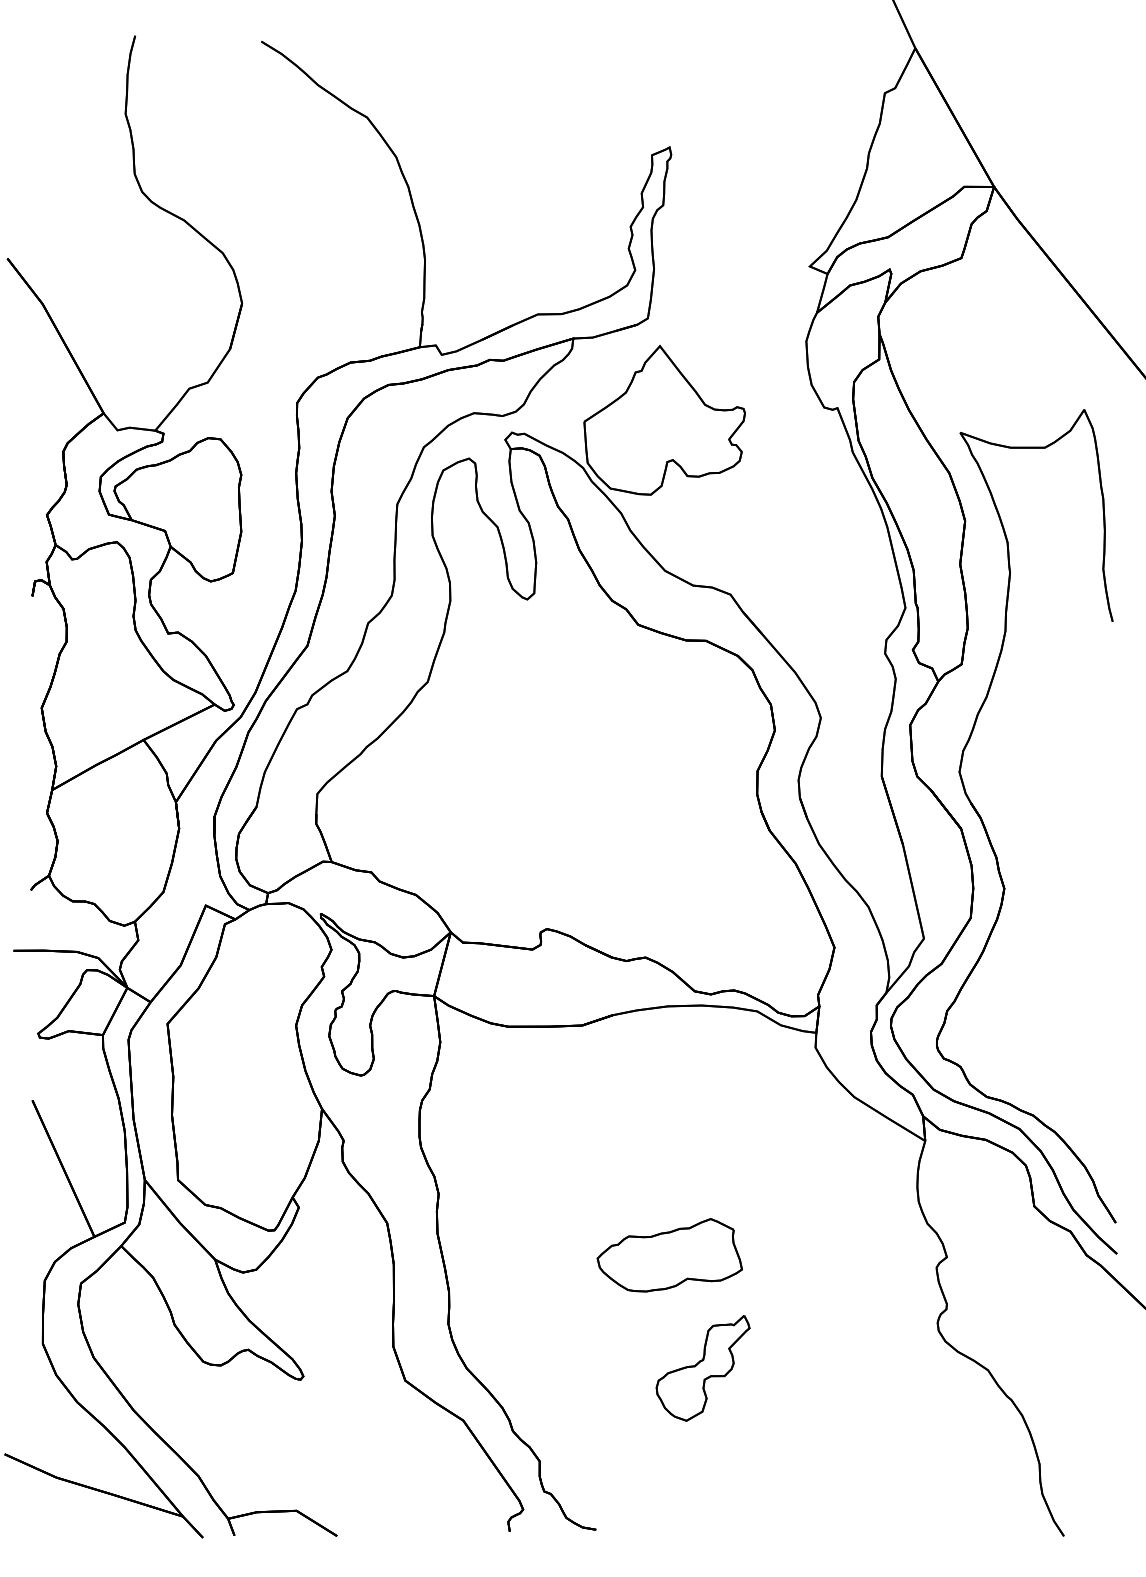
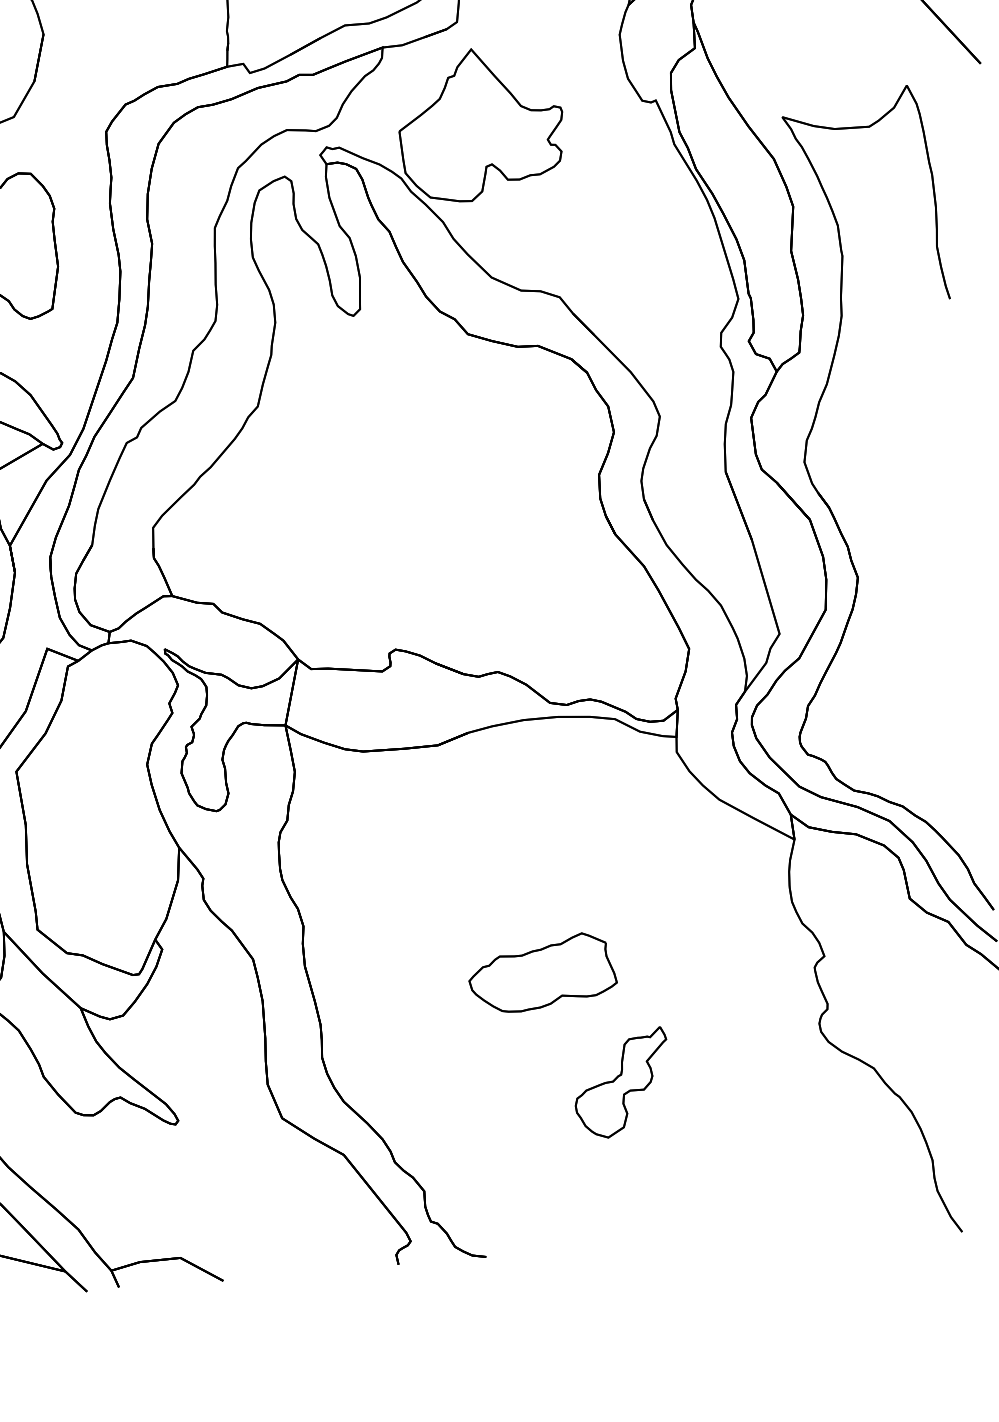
part: (702, 1368) -> (621, 1083), moved

